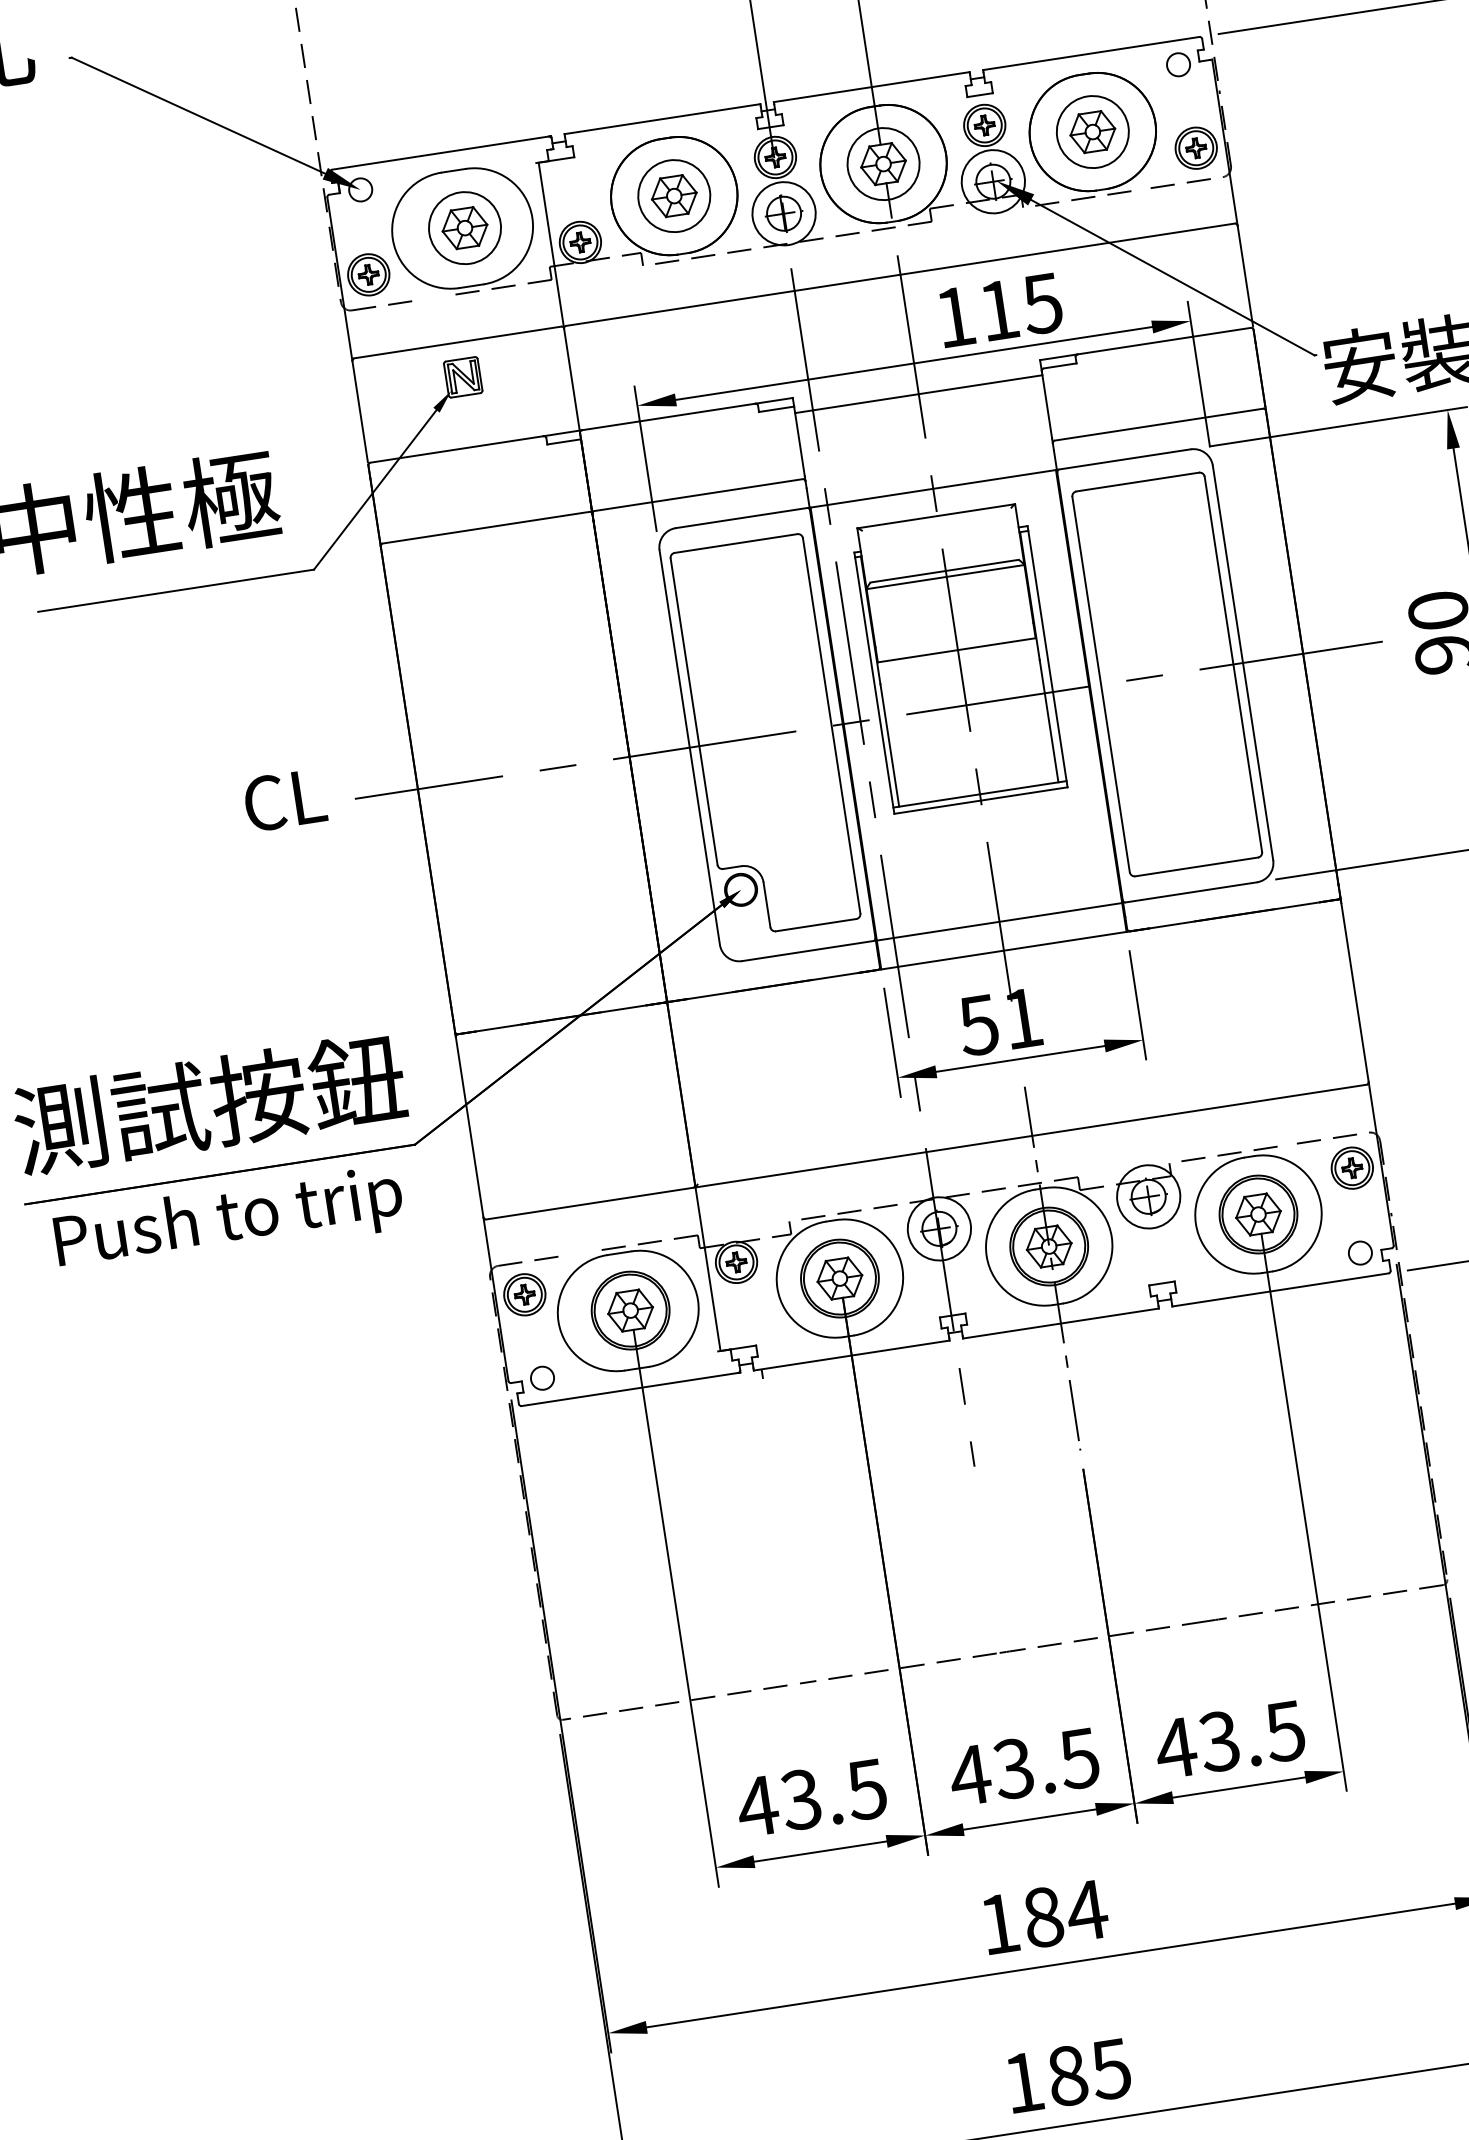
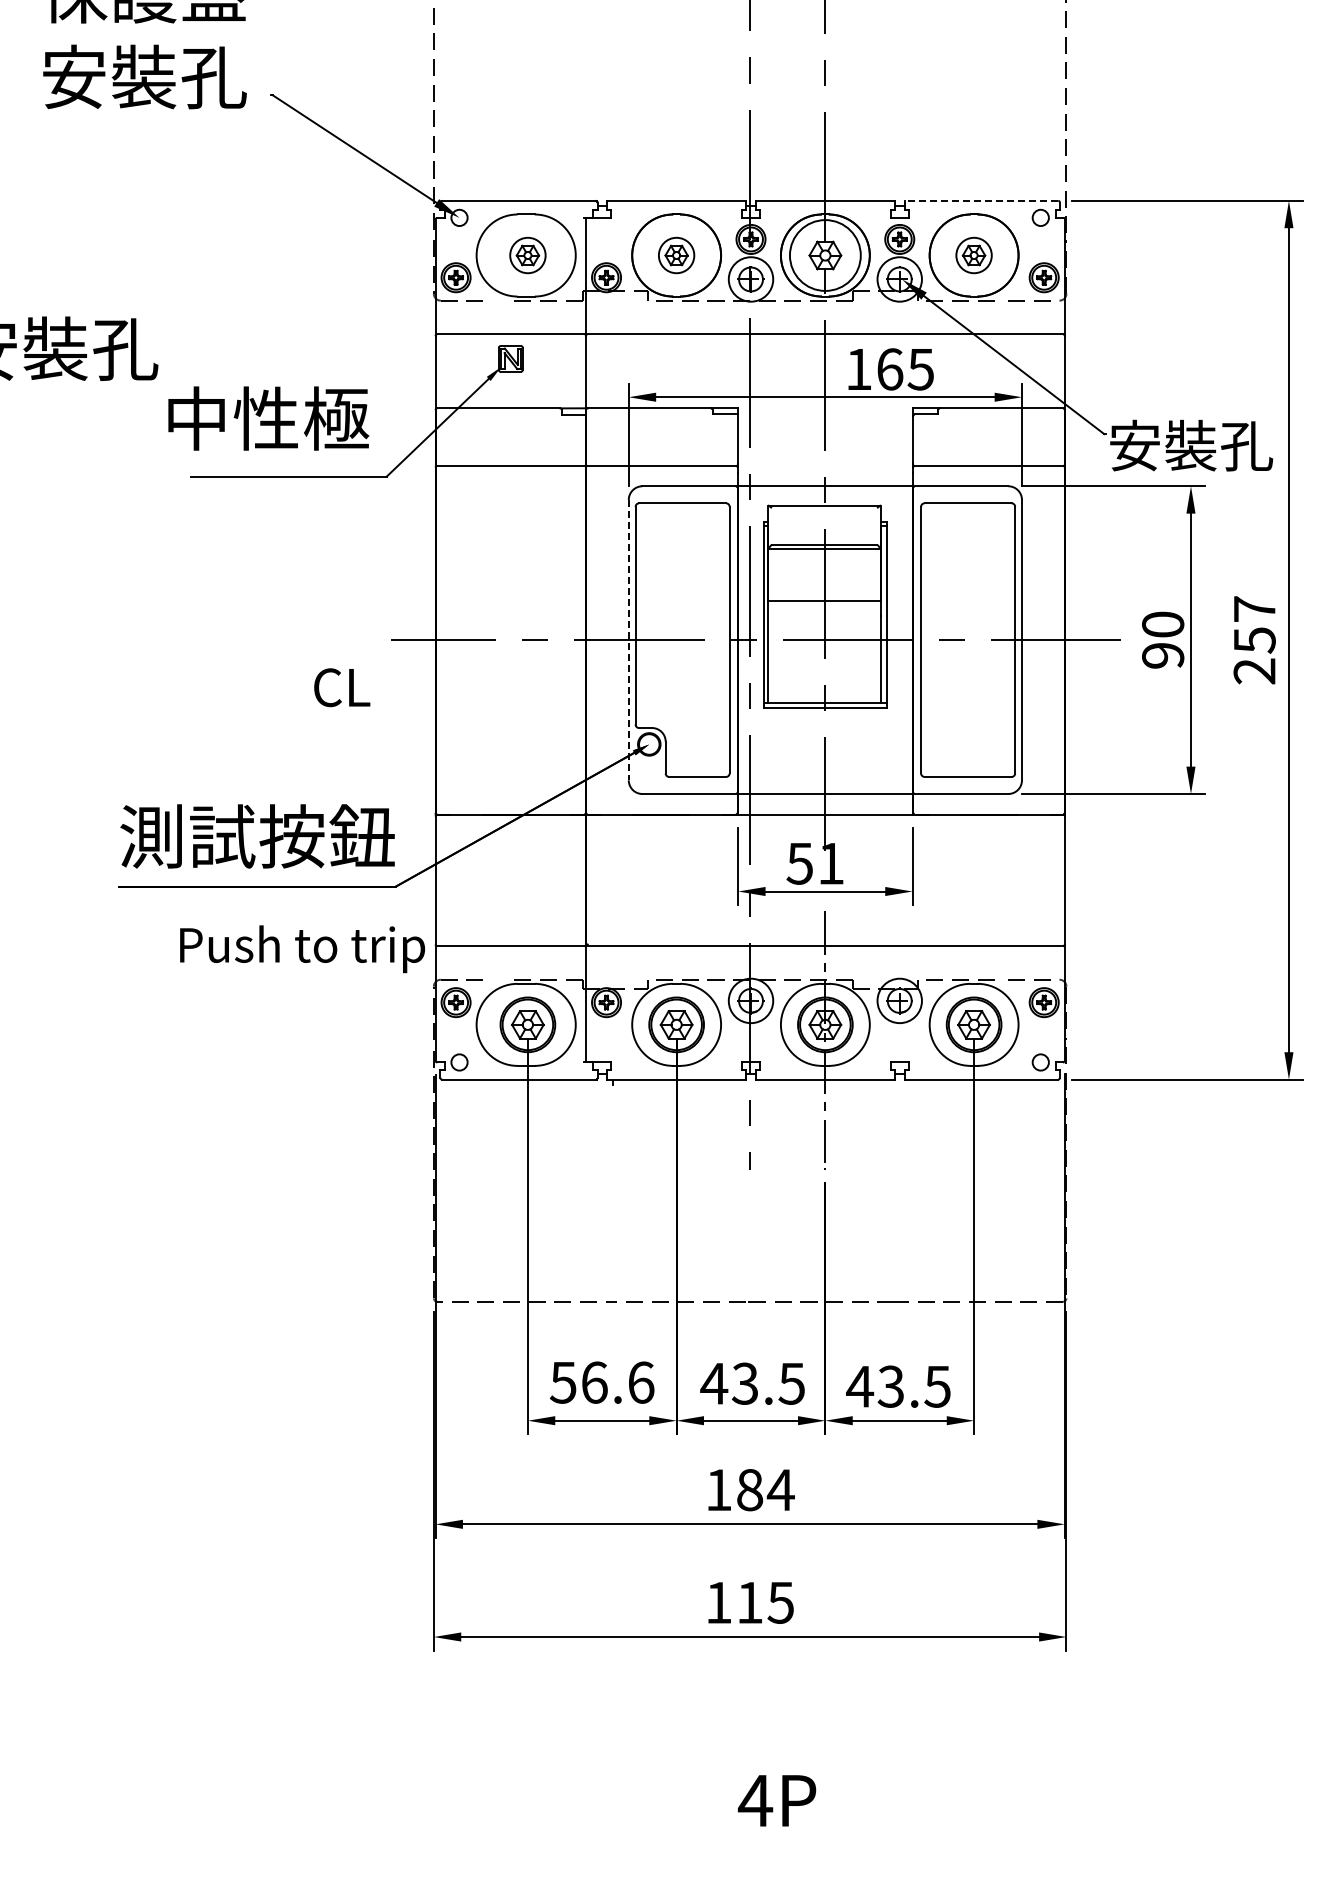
line: (1091, 53) -> (981, 200), solid -> dashed
part: (1091, 132) -> (973, 255), size x0.7
circle: (883, 164) -> (825, 255), size x1.4
part: (674, 196) -> (676, 255), size x0.7
part: (464, 228) -> (527, 255), size x0.7
text: (999, 310) -> (890, 369), 115 -> 165
line: (919, 394) -> (825, 419), removed
line: (689, 748) -> (628, 640), solid -> dashed
text: (285, 799) -> (342, 687), moved
text: (229, 1221) -> (302, 949), moved
text: (811, 1797) -> (601, 1382), 43.5 -> 56.6
text: (1068, 2075) -> (750, 1602), 185 -> 115

